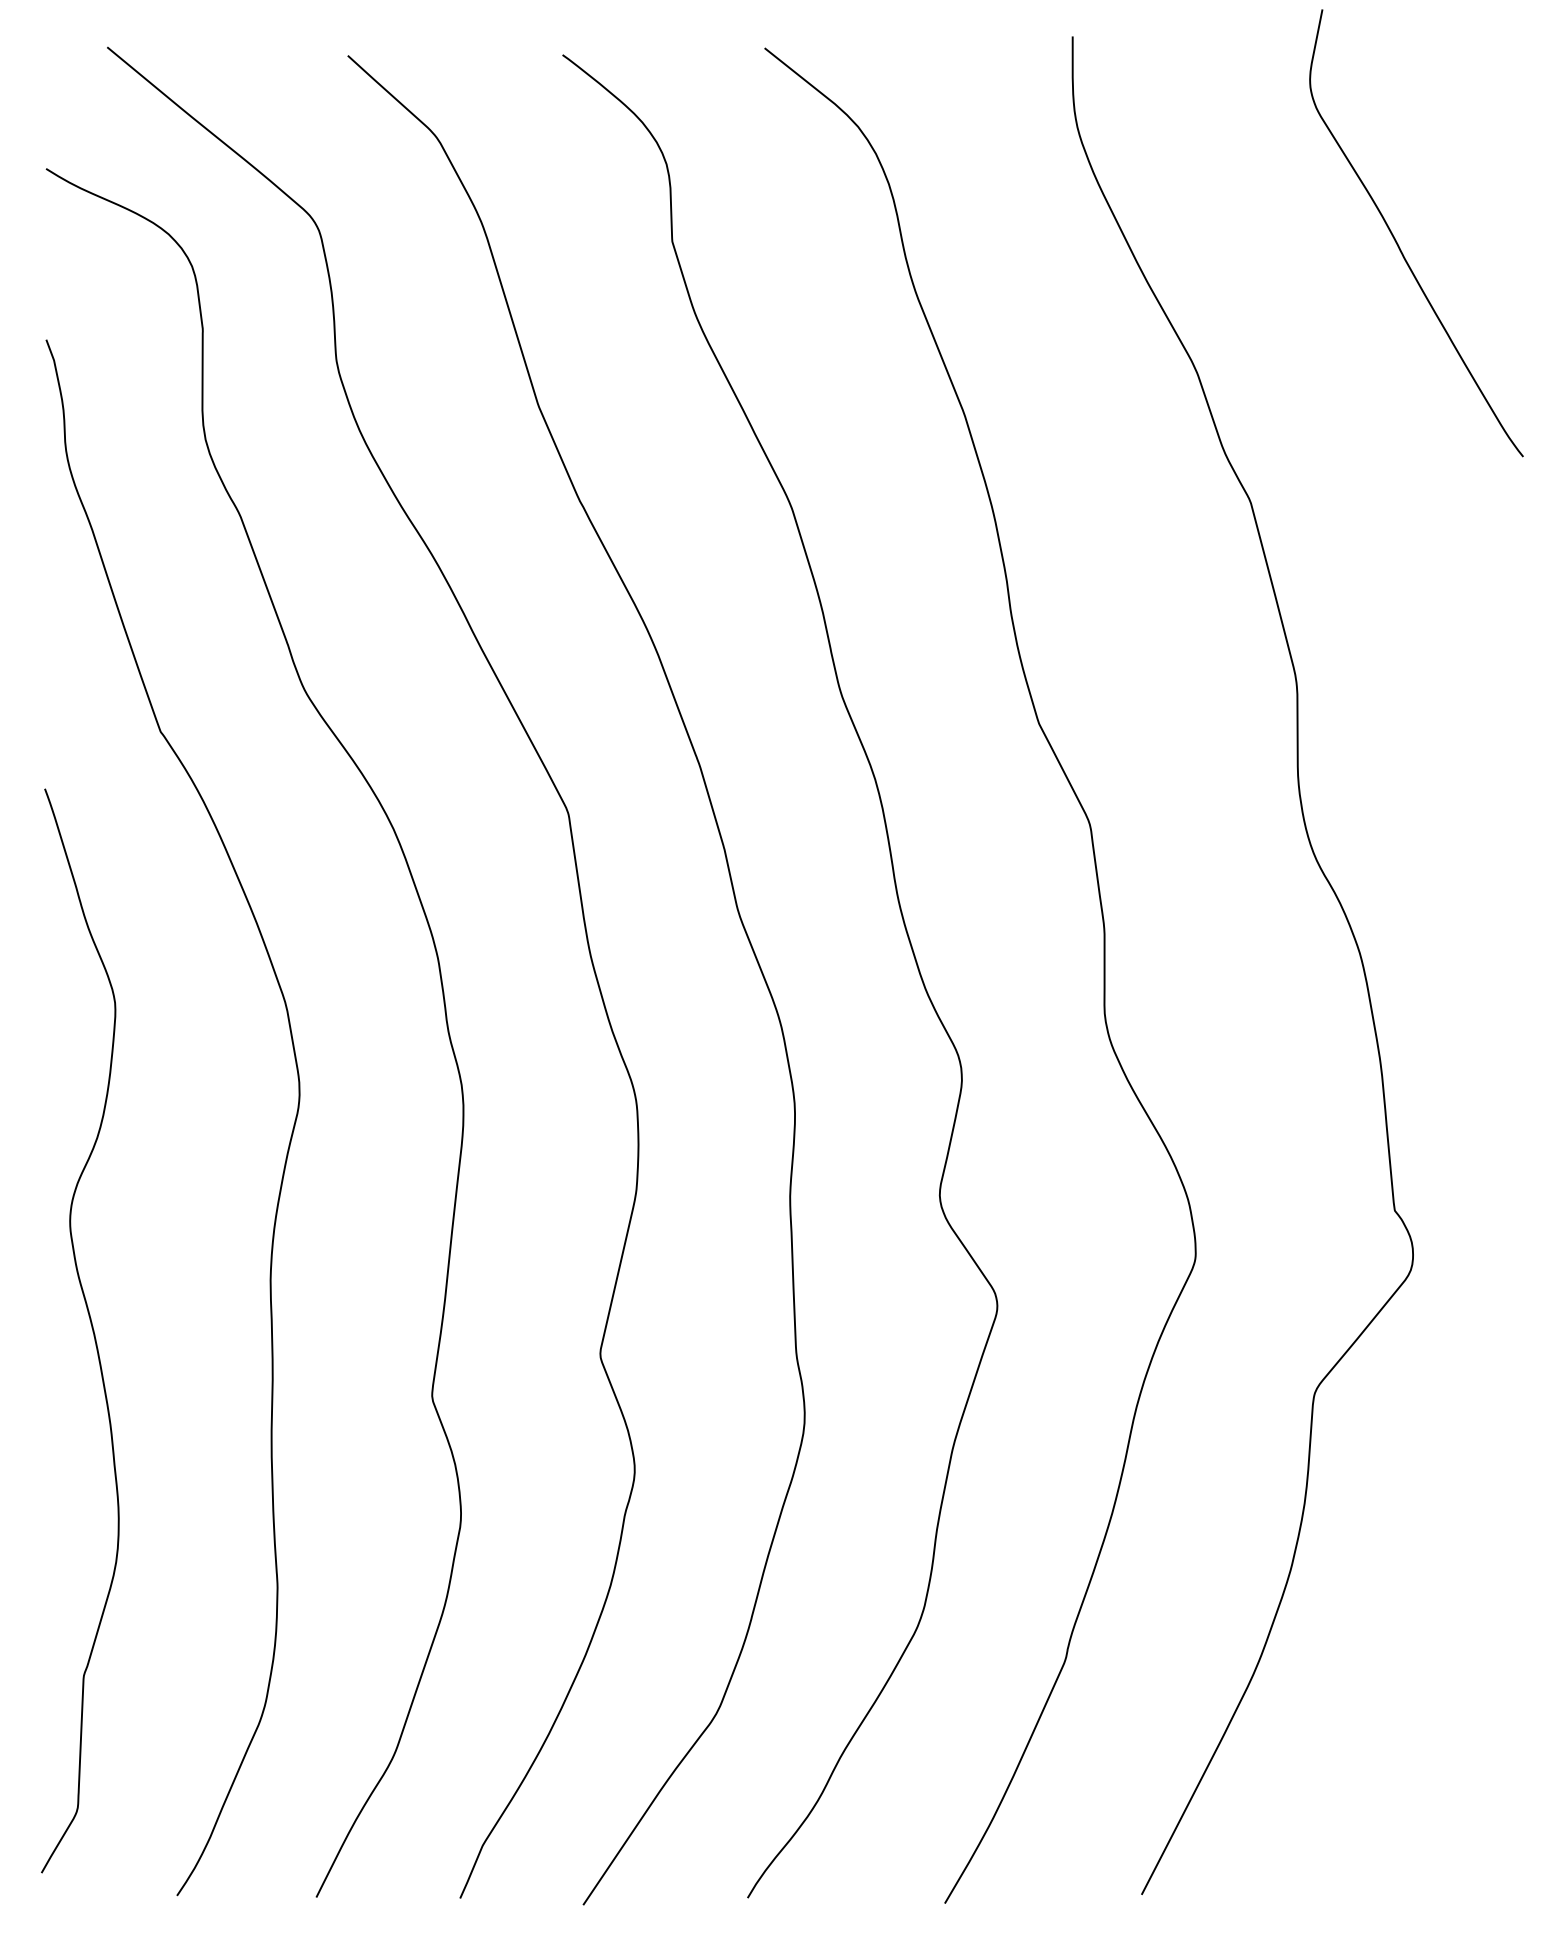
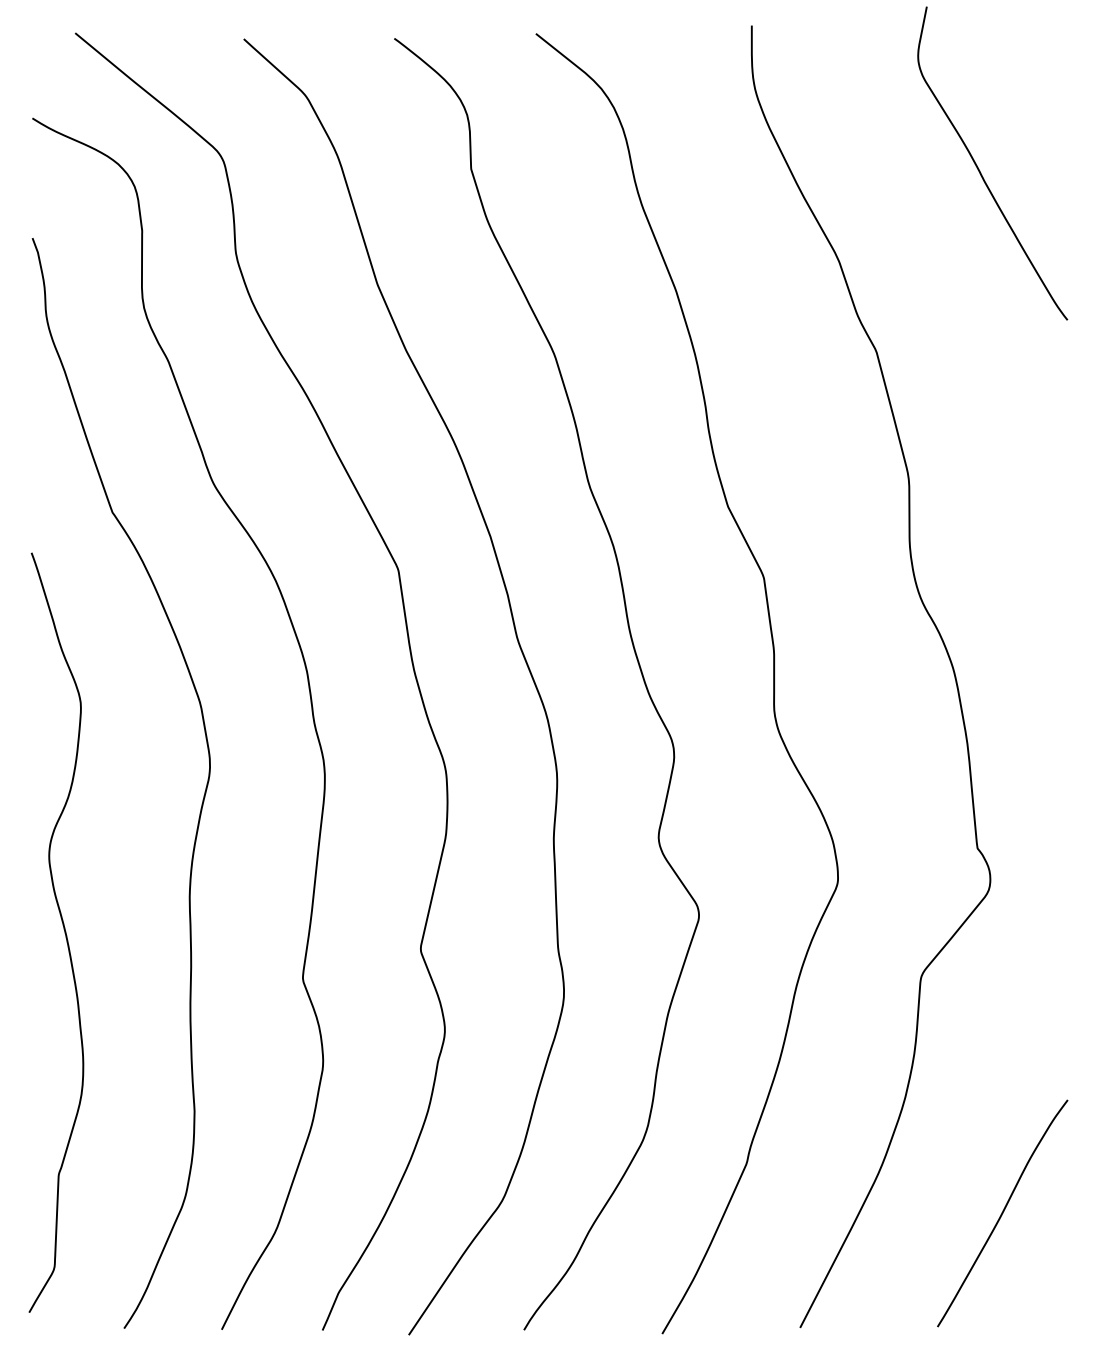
curve: (1430, 1731) -> (1002, 1213), added

